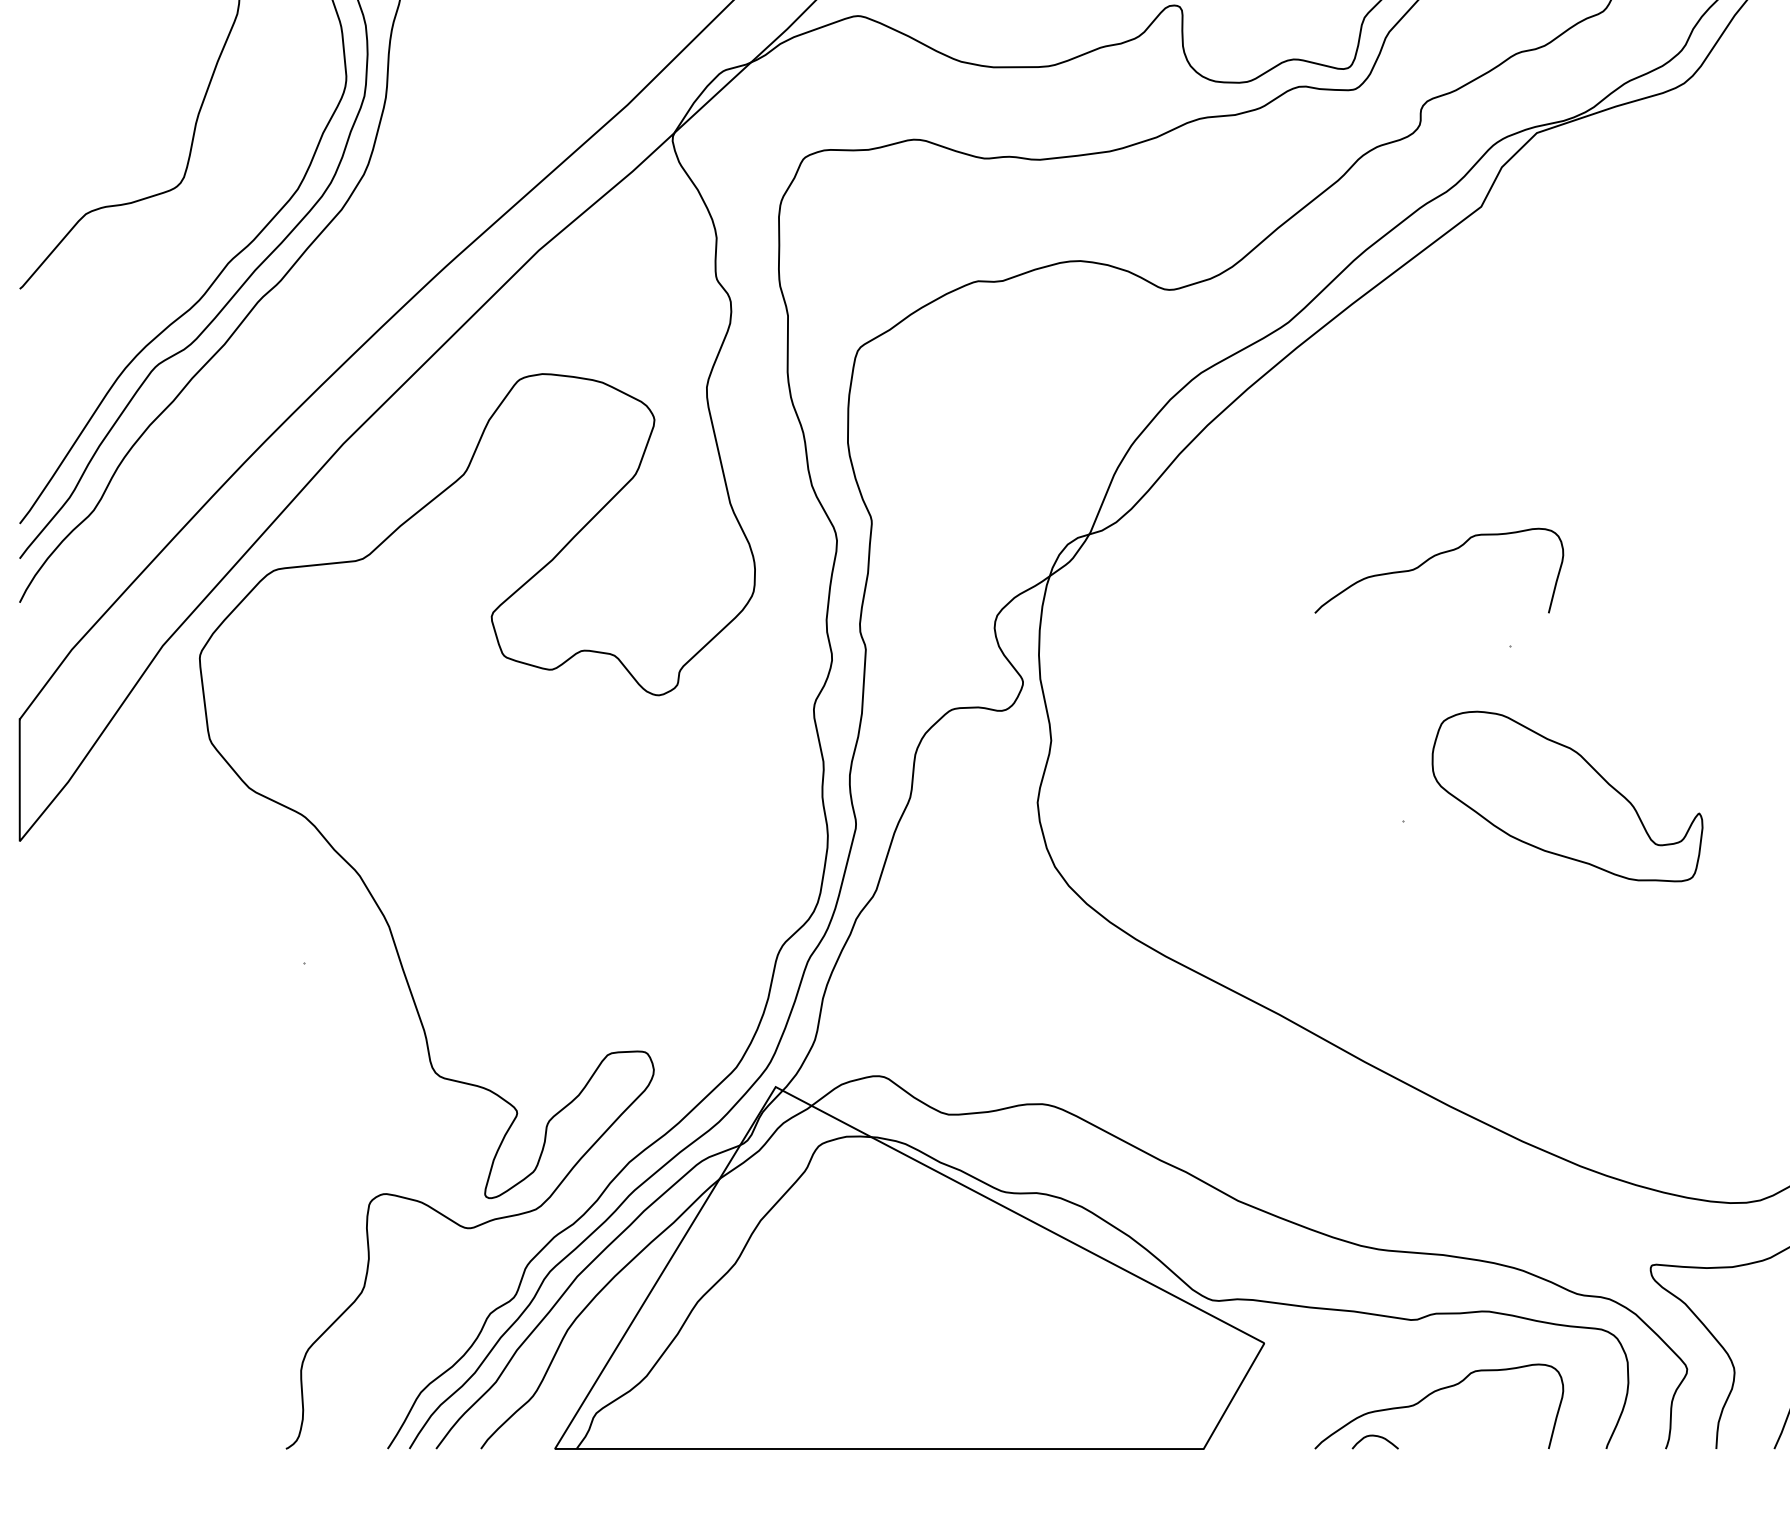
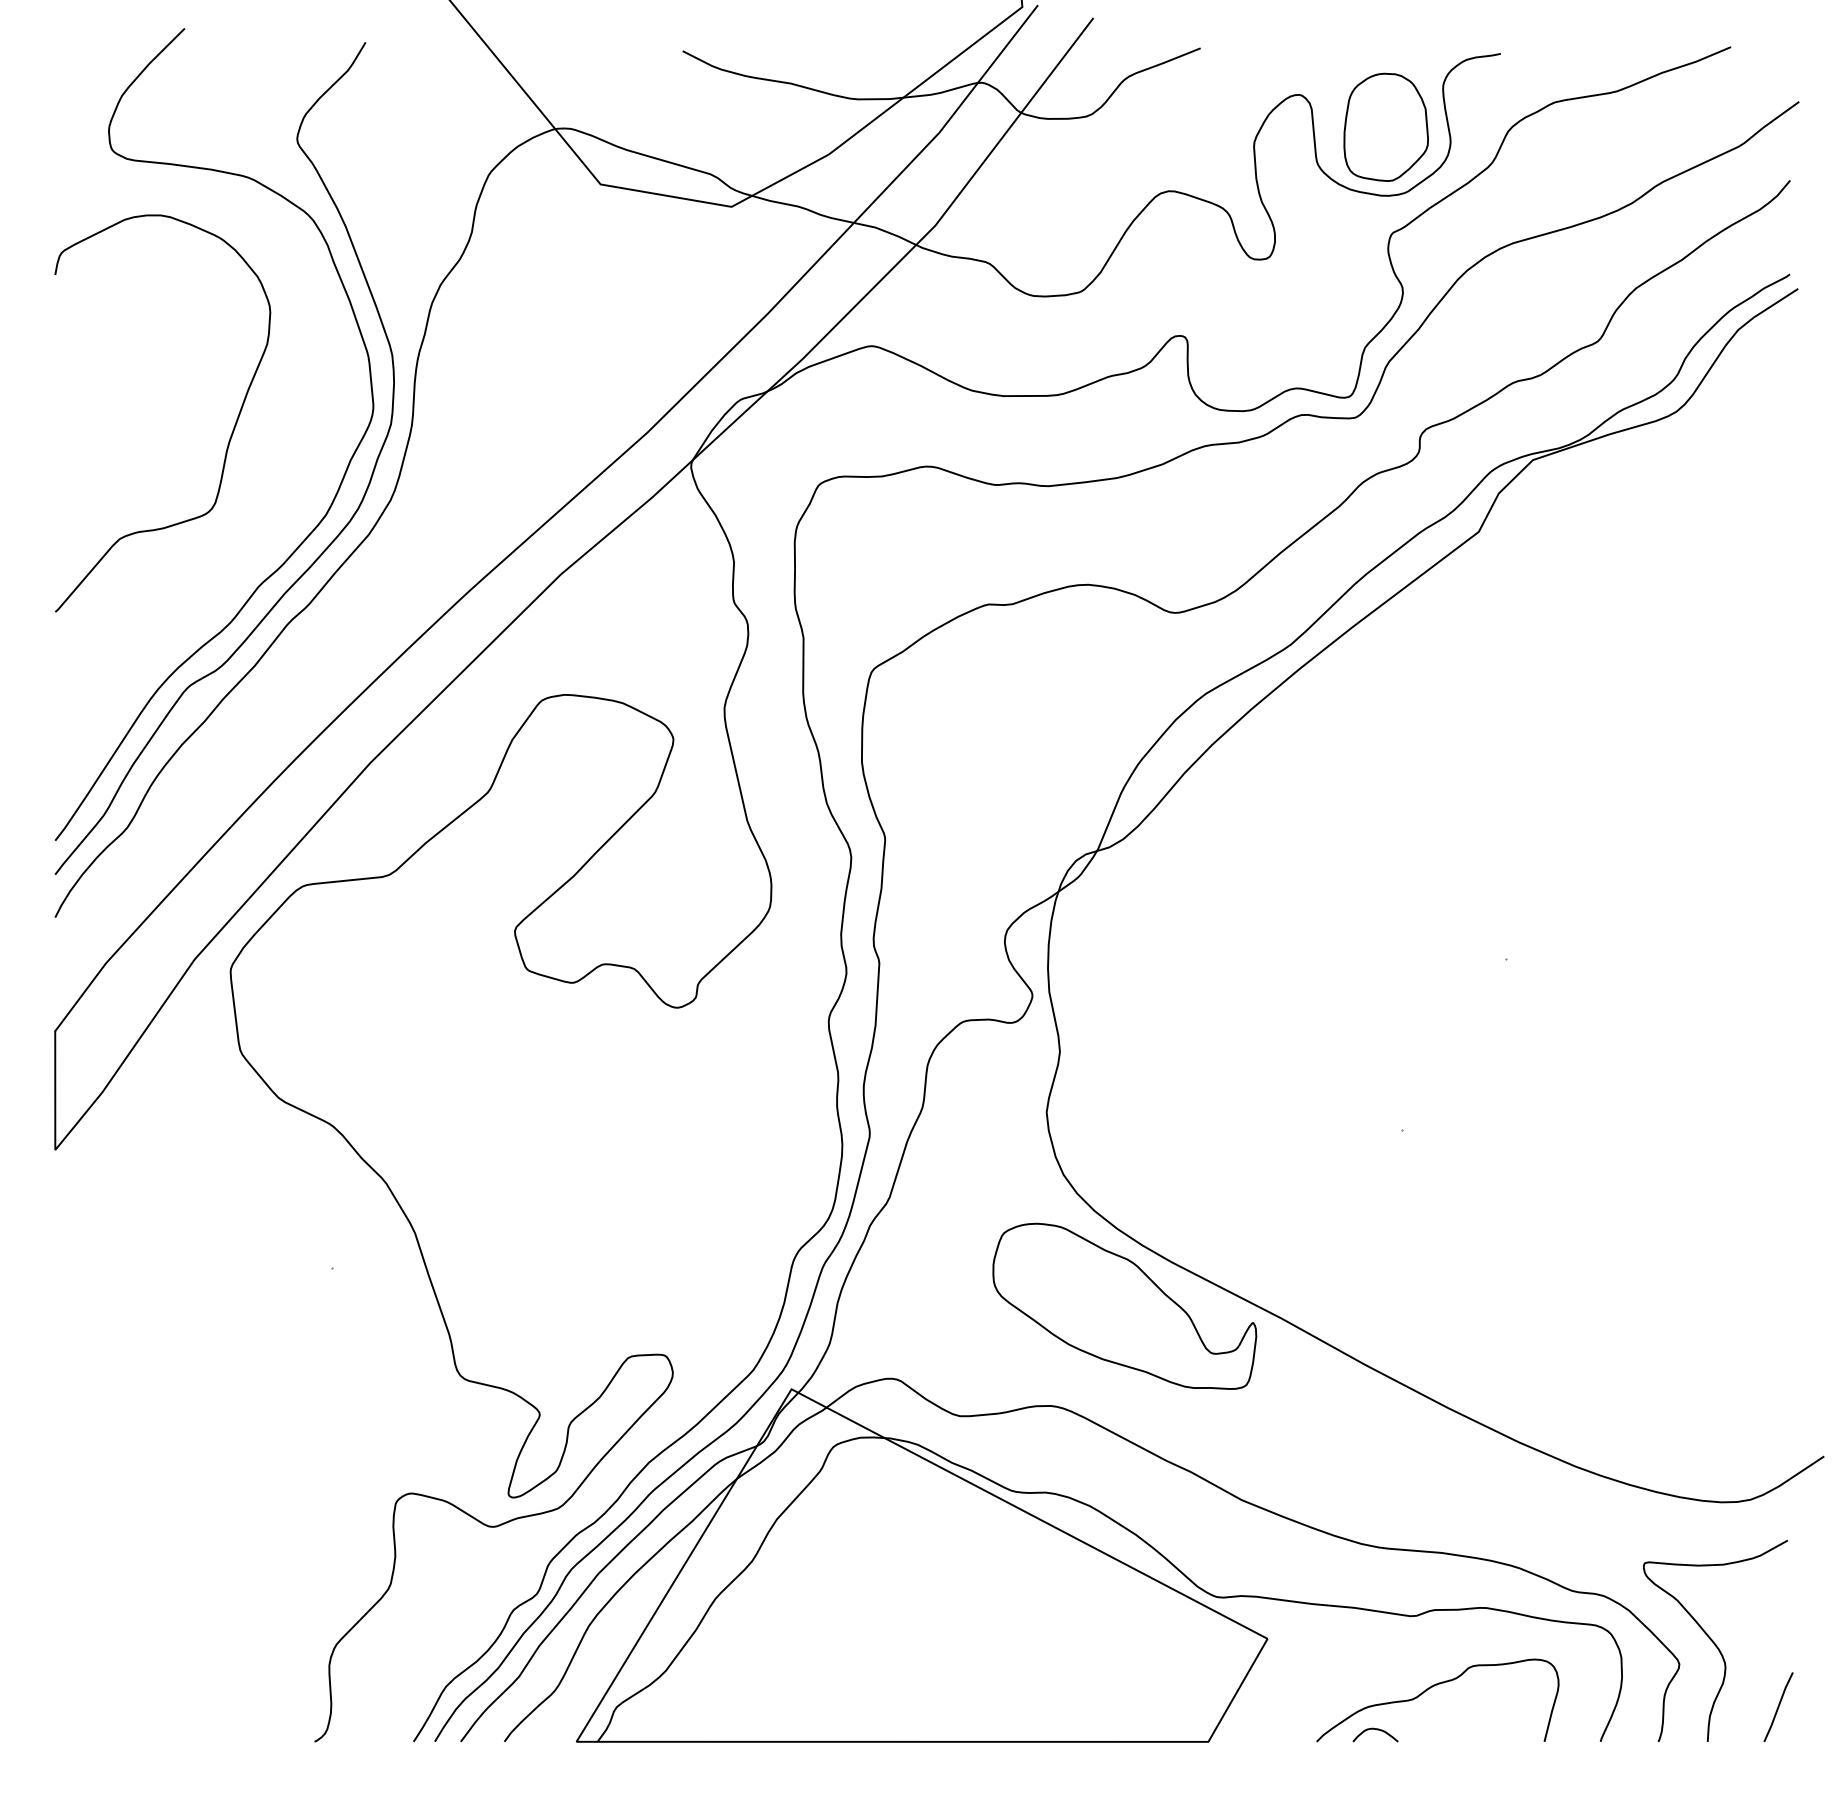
curve: (1430, 559) -> (1429, 875), removed
part: (1567, 795) -> (1124, 1305), moved

